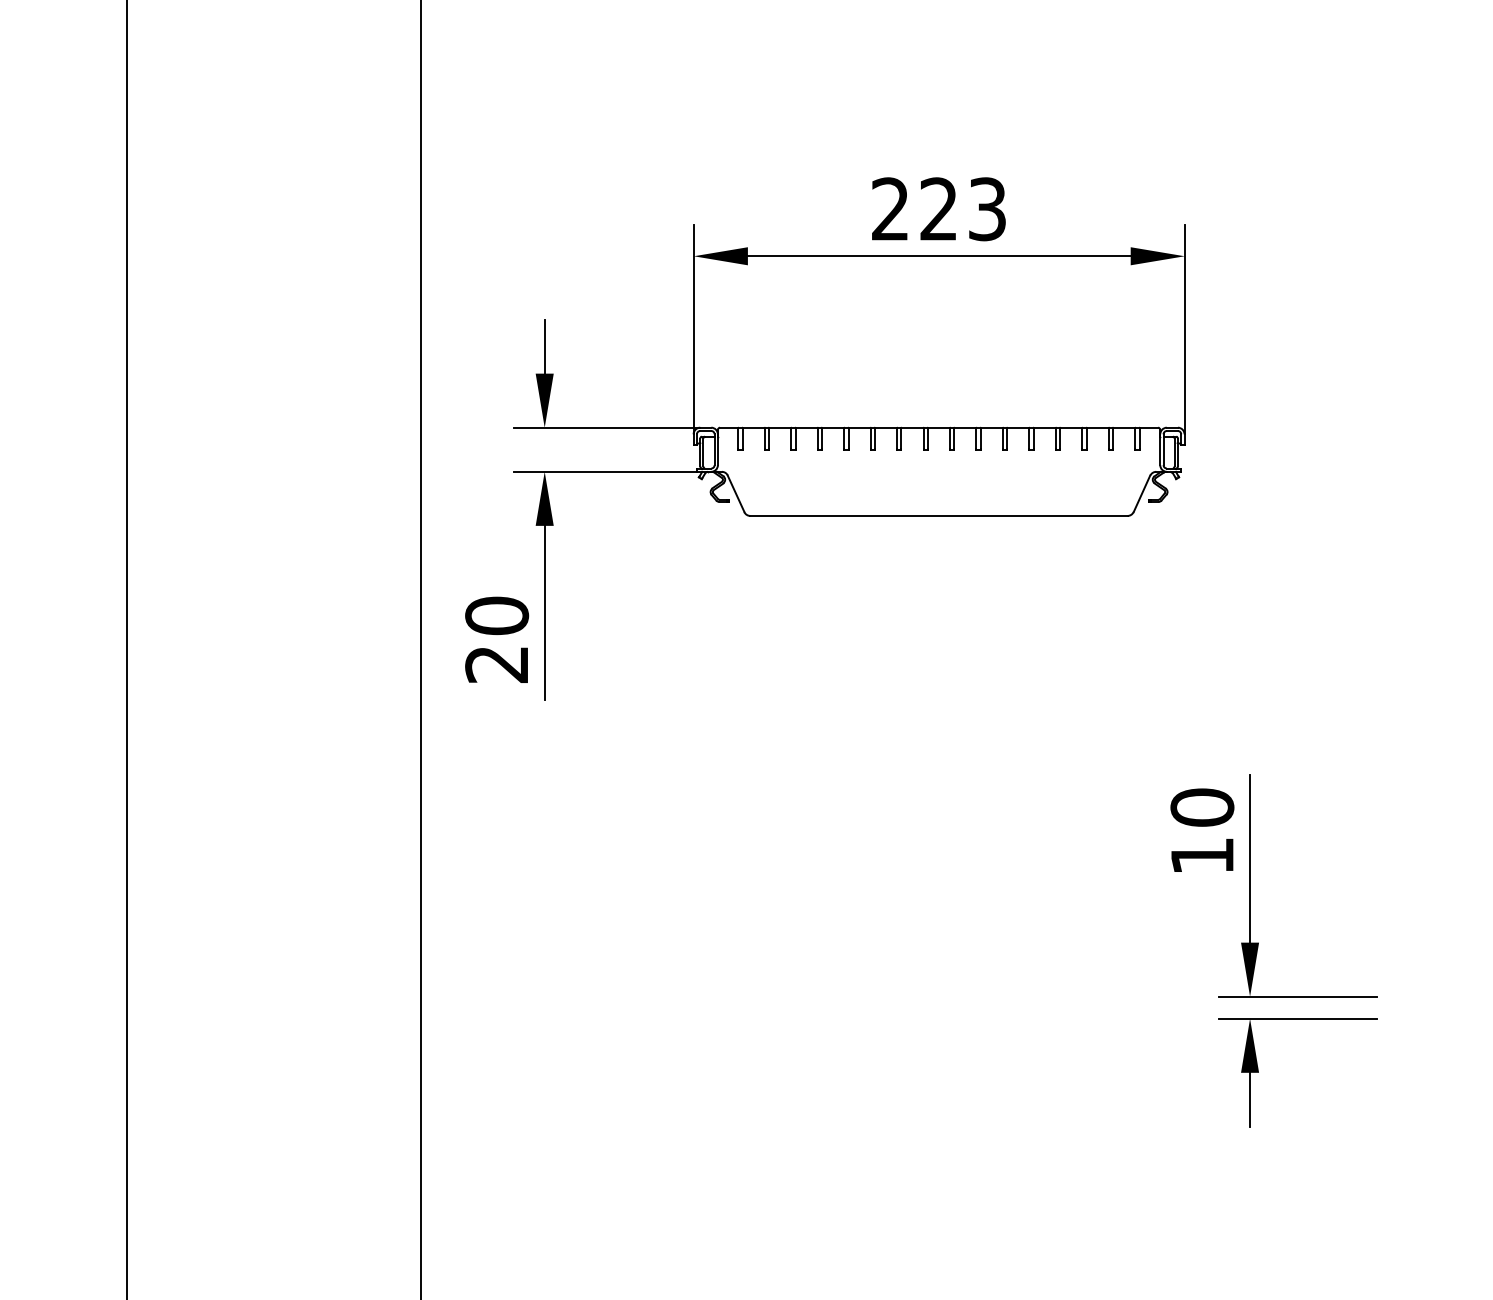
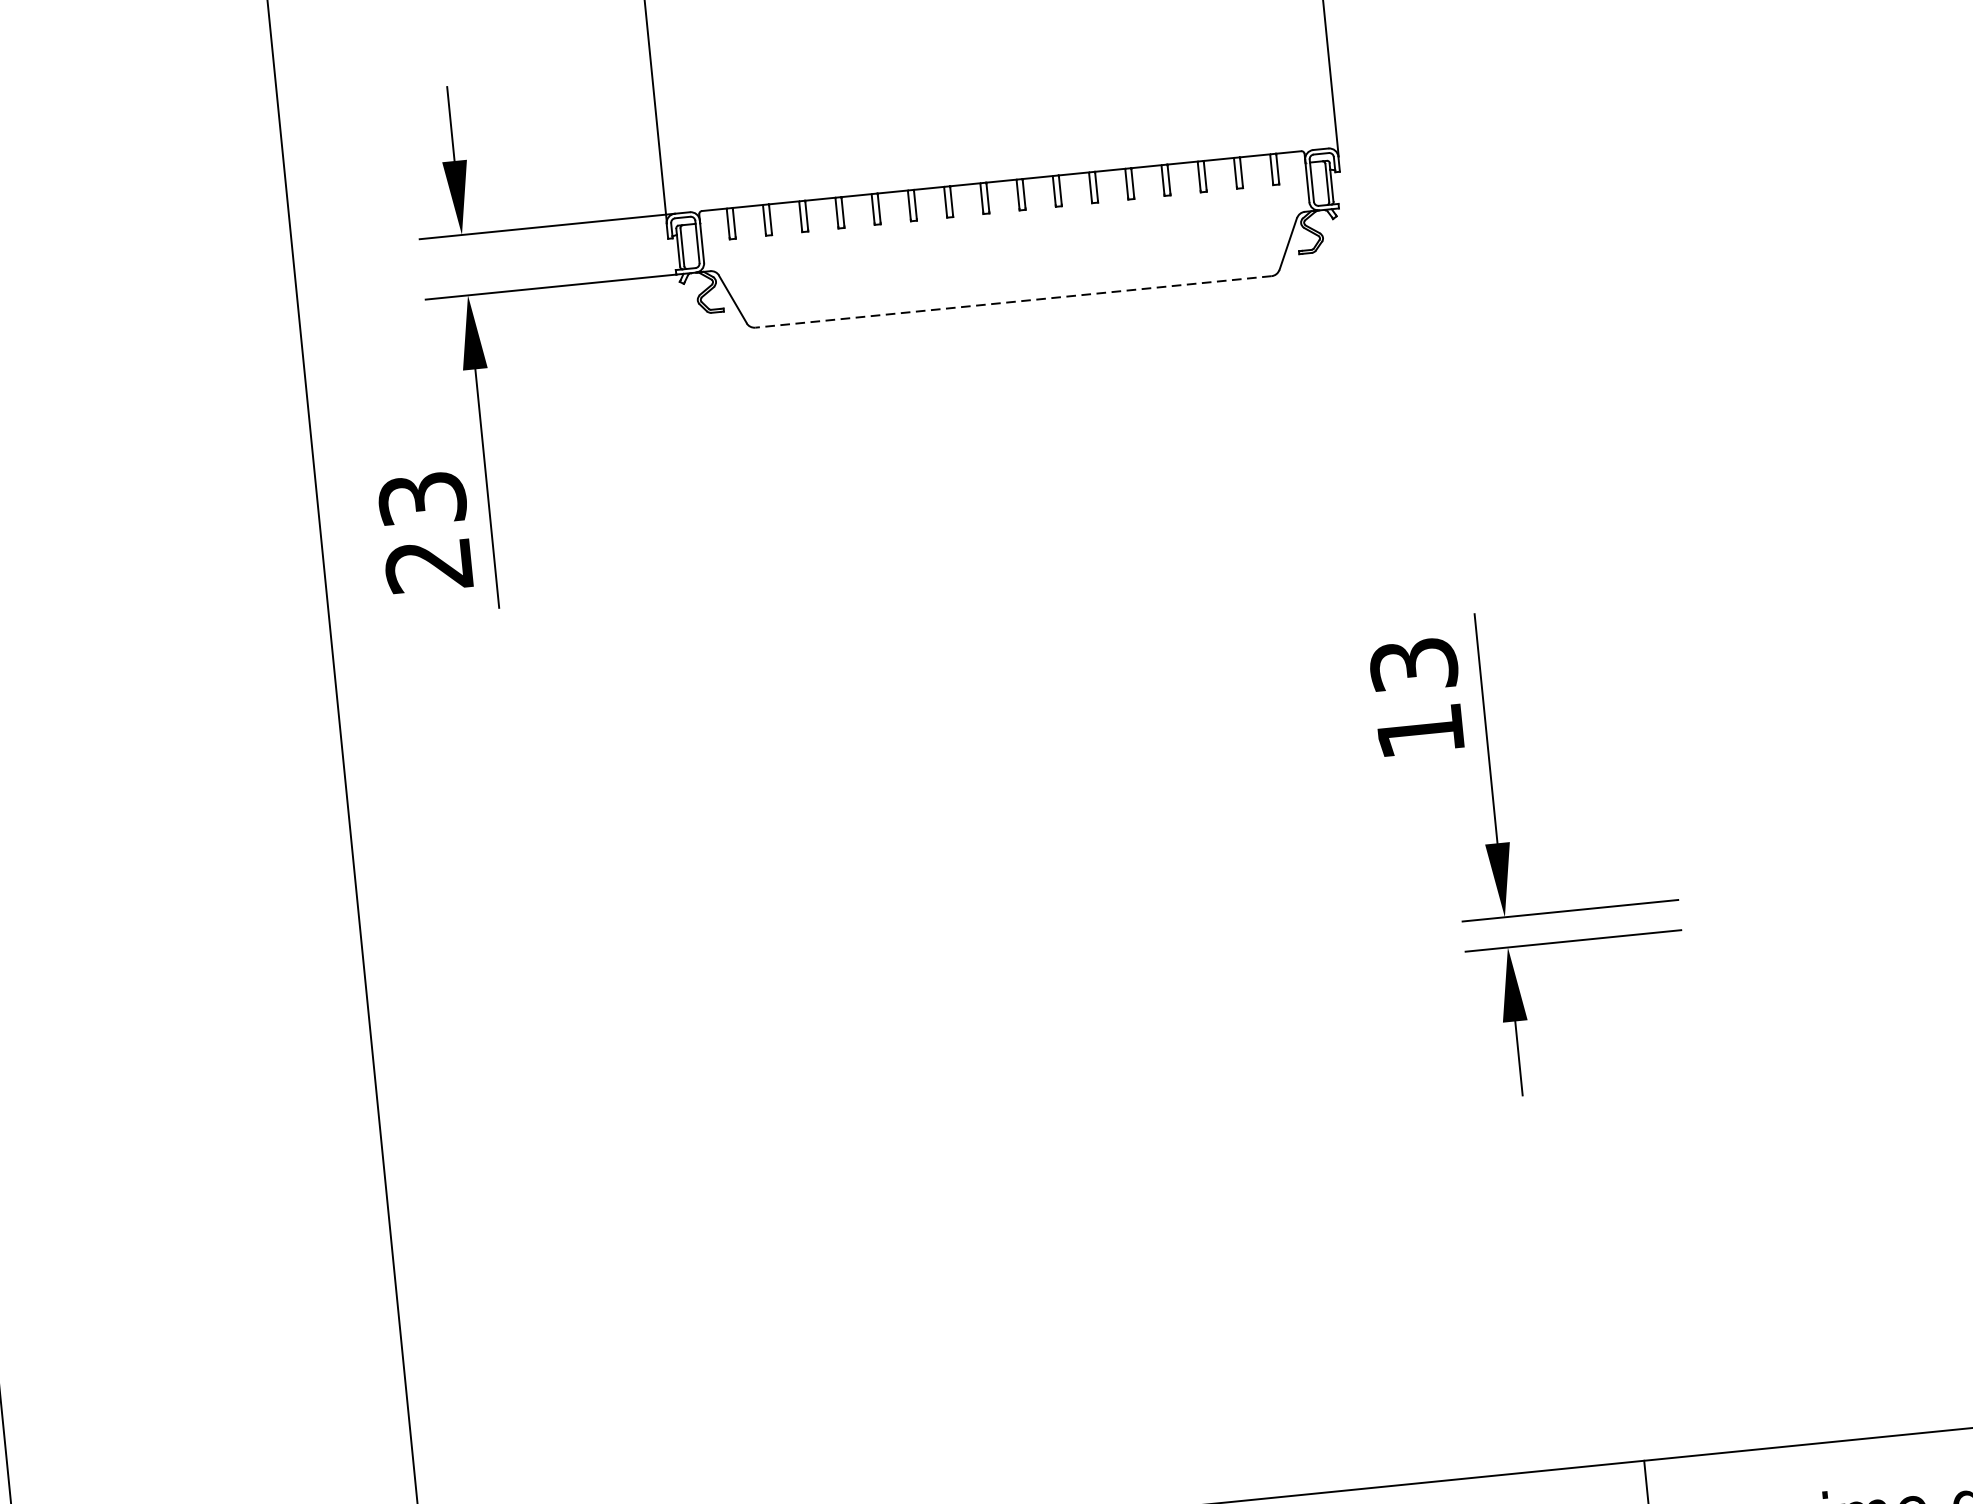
line: (938, 515) -> (1012, 301), solid -> dashed
text: (497, 615) -> (422, 498), 20 -> 23
text: (1202, 807) -> (1413, 664), 10 -> 13

